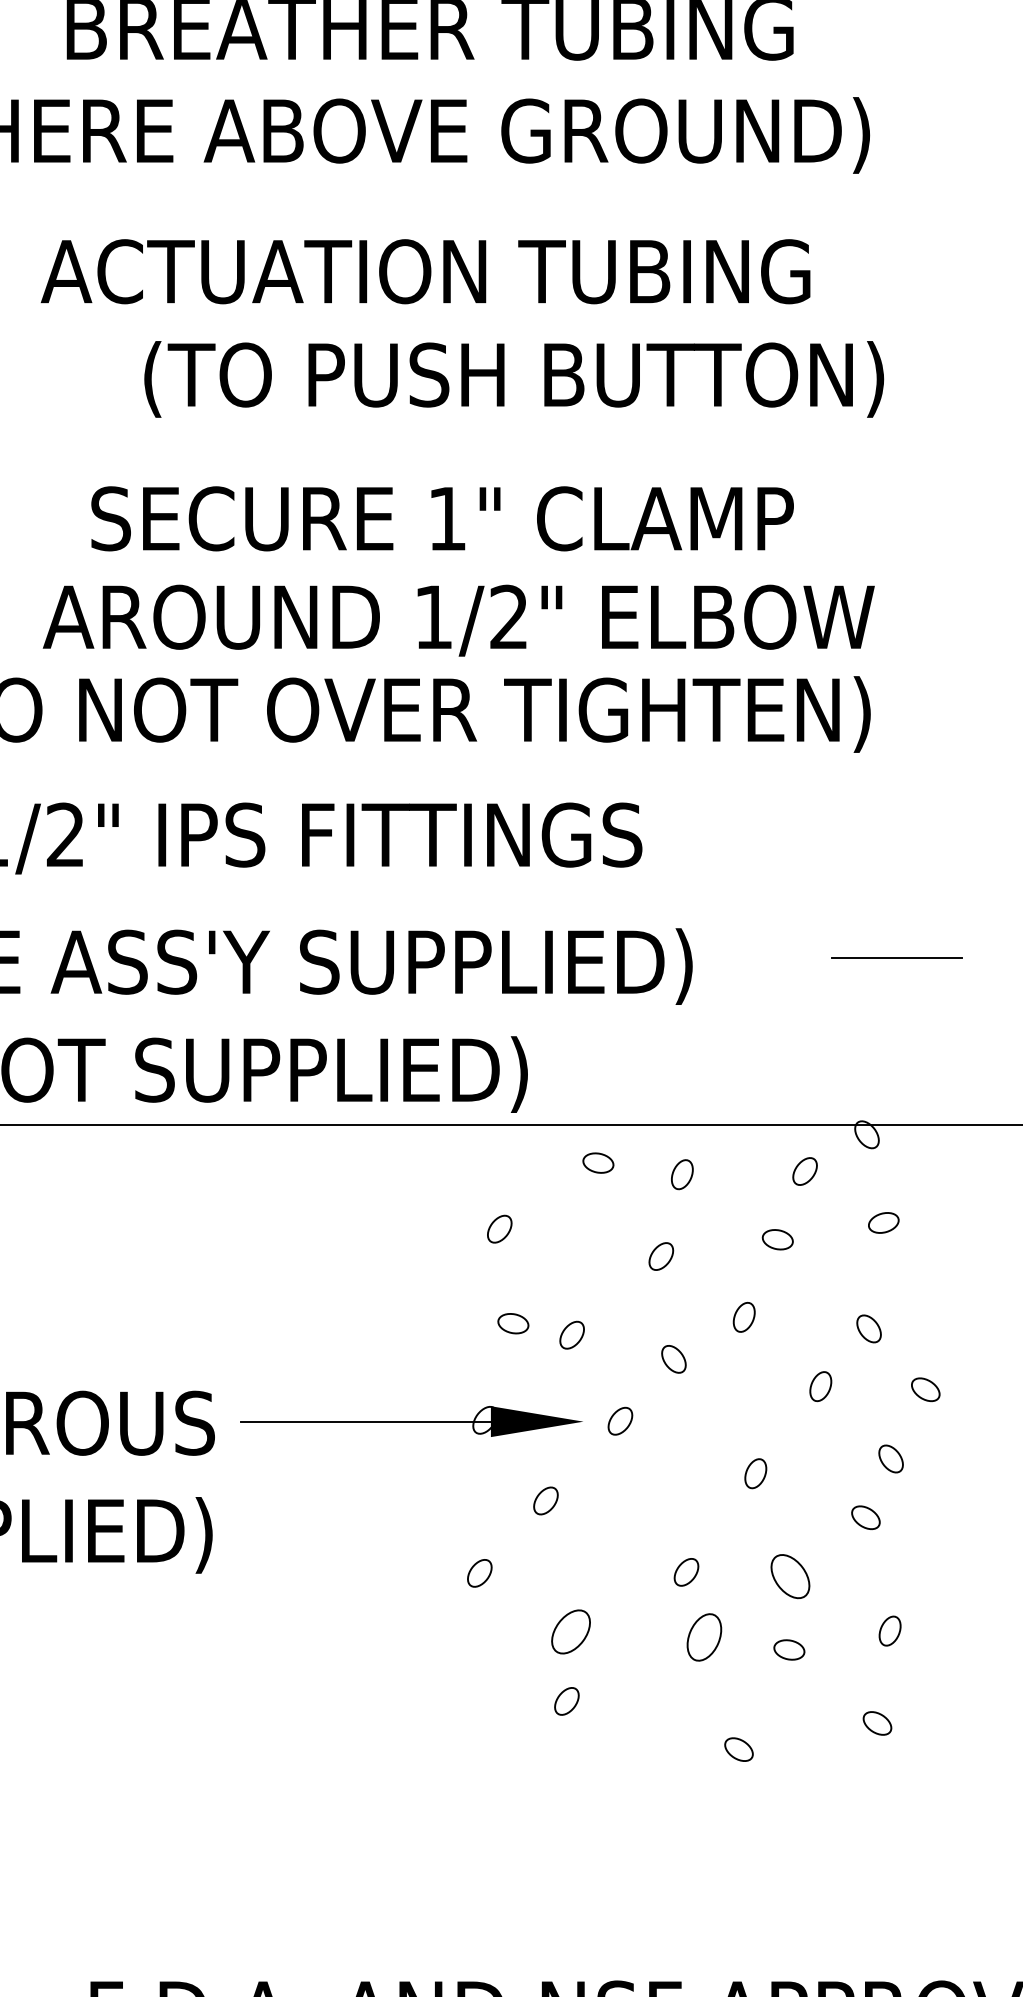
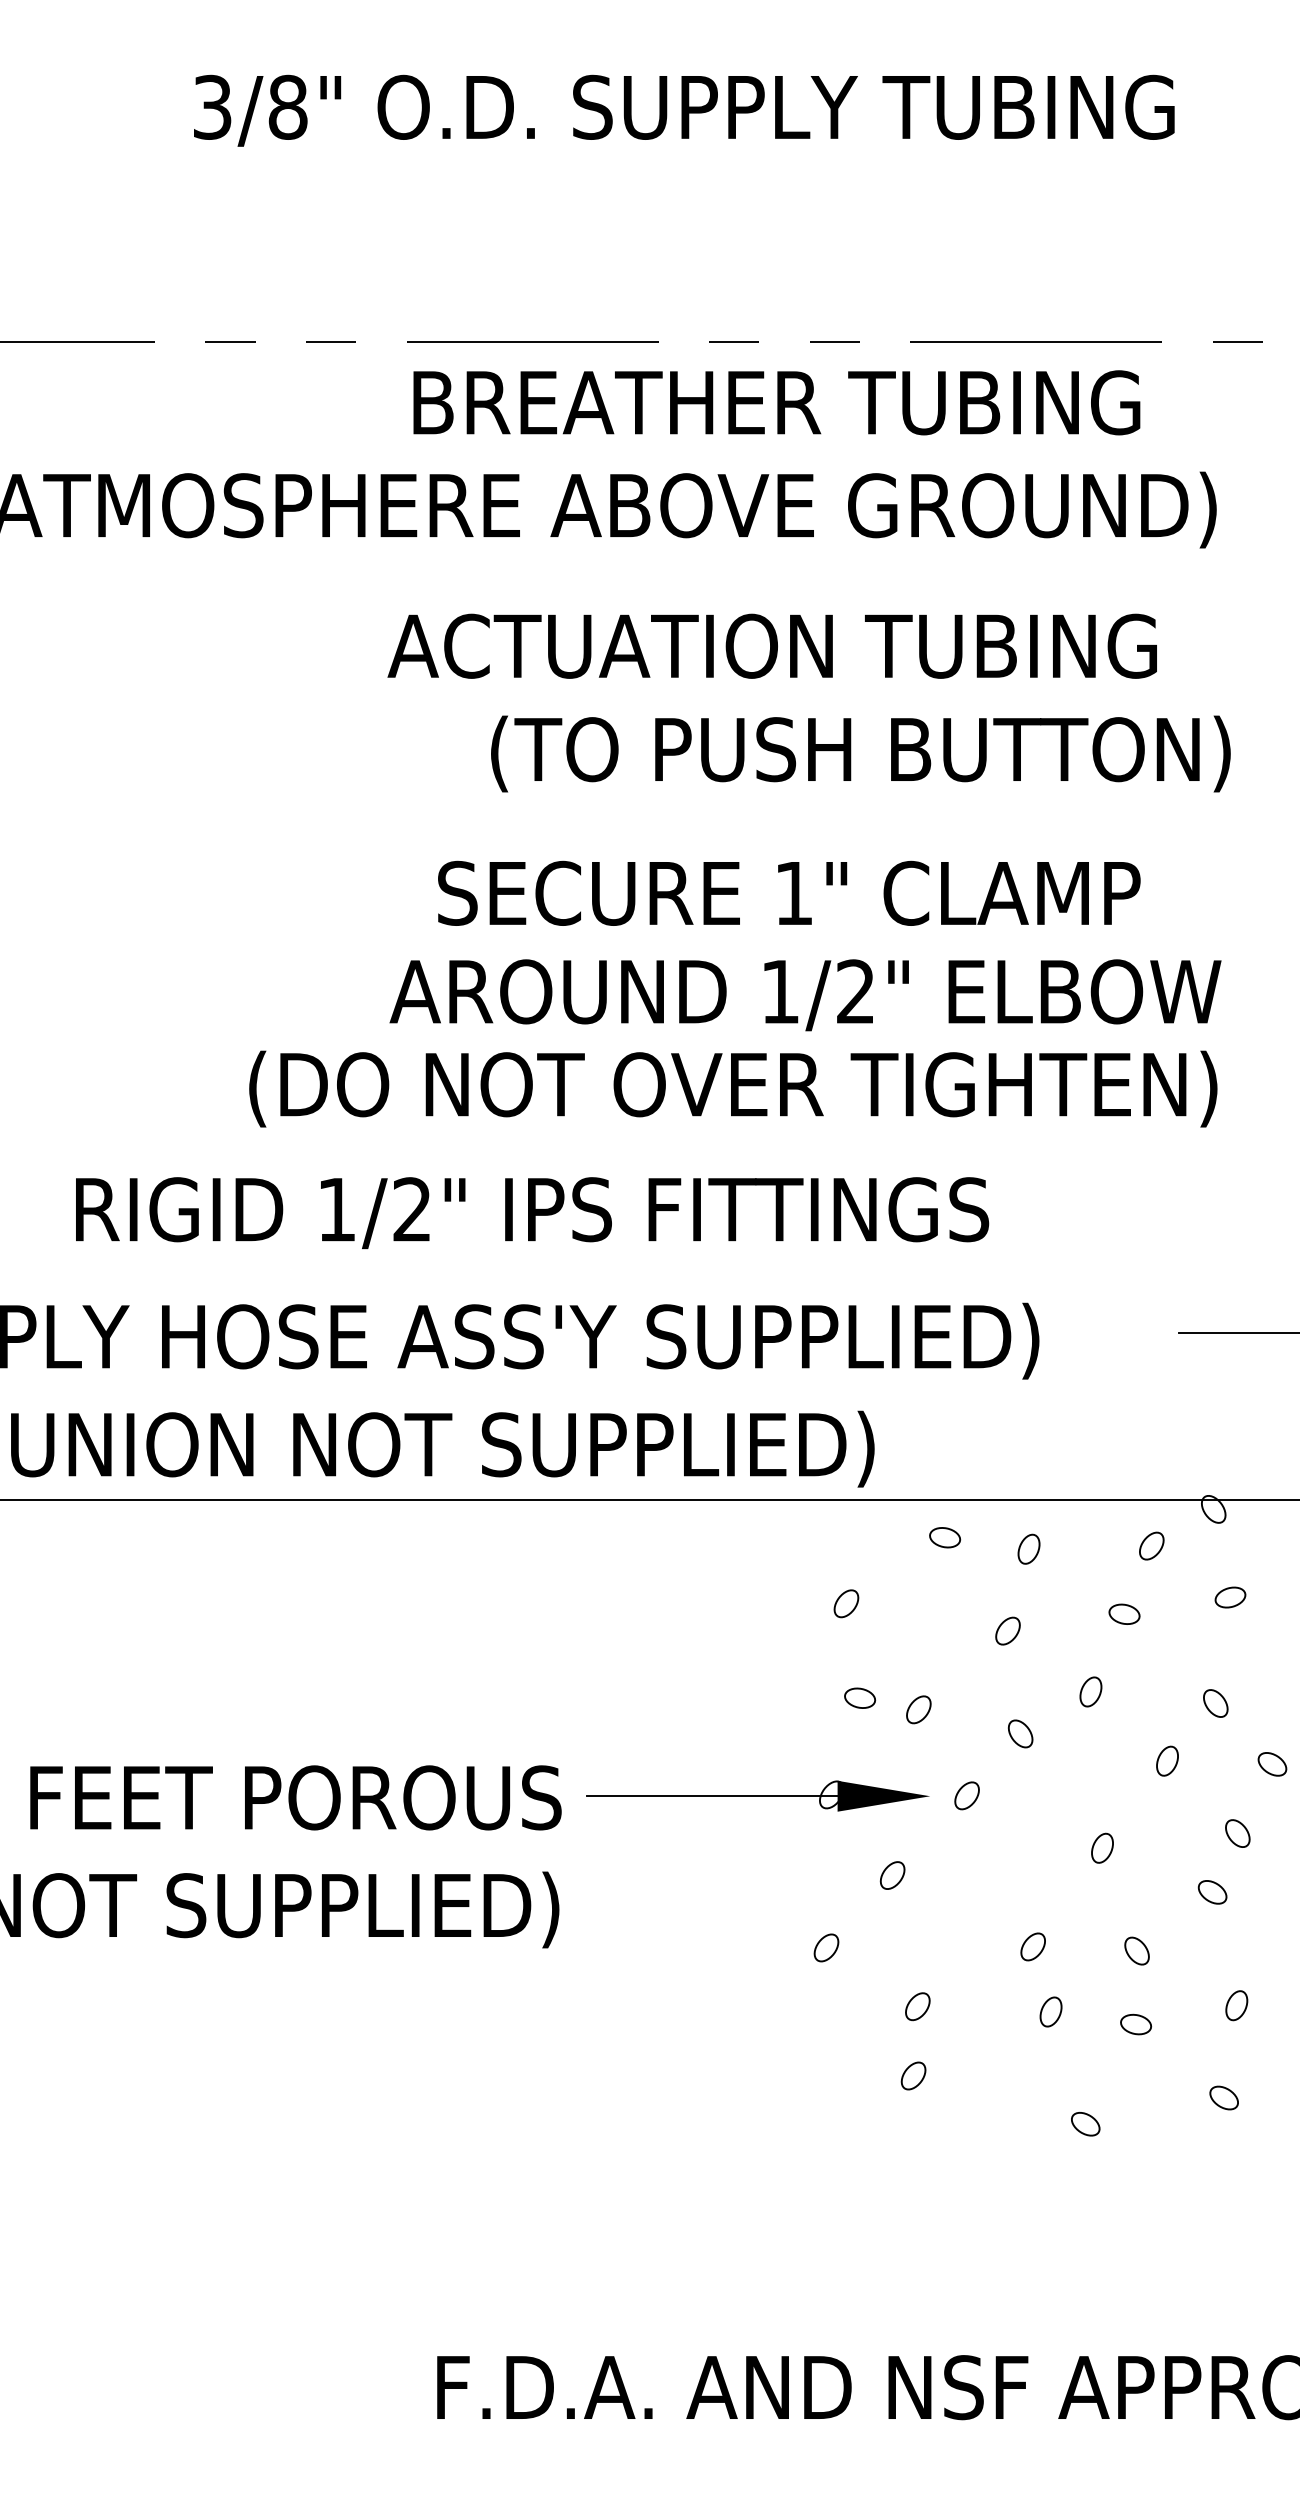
part: (789, 1575) -> (1136, 1950), size x0.62
part: (570, 1631) -> (917, 2006), size x0.62
part: (703, 1636) -> (1050, 2011), size x0.62

